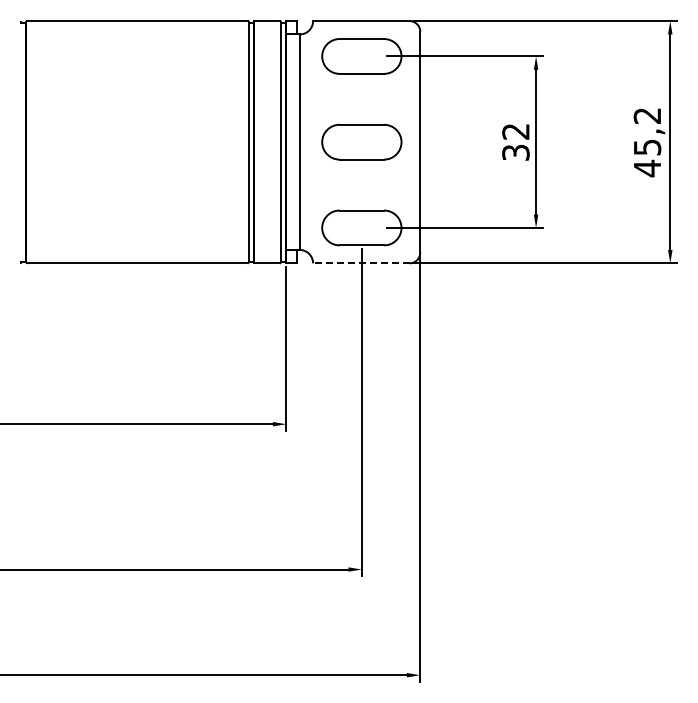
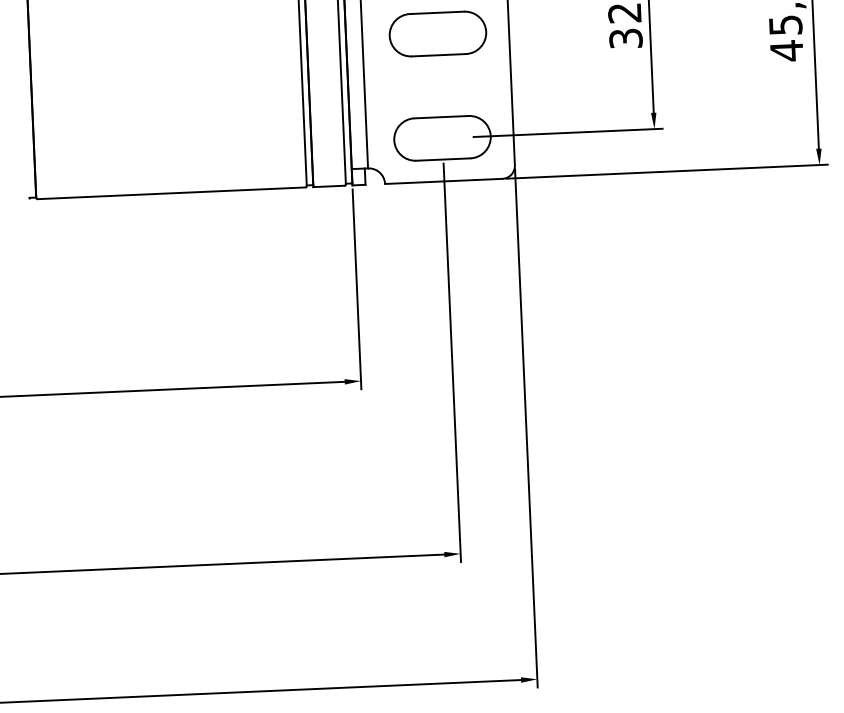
line: (360, 263) -> (442, 181), dashed -> solid

